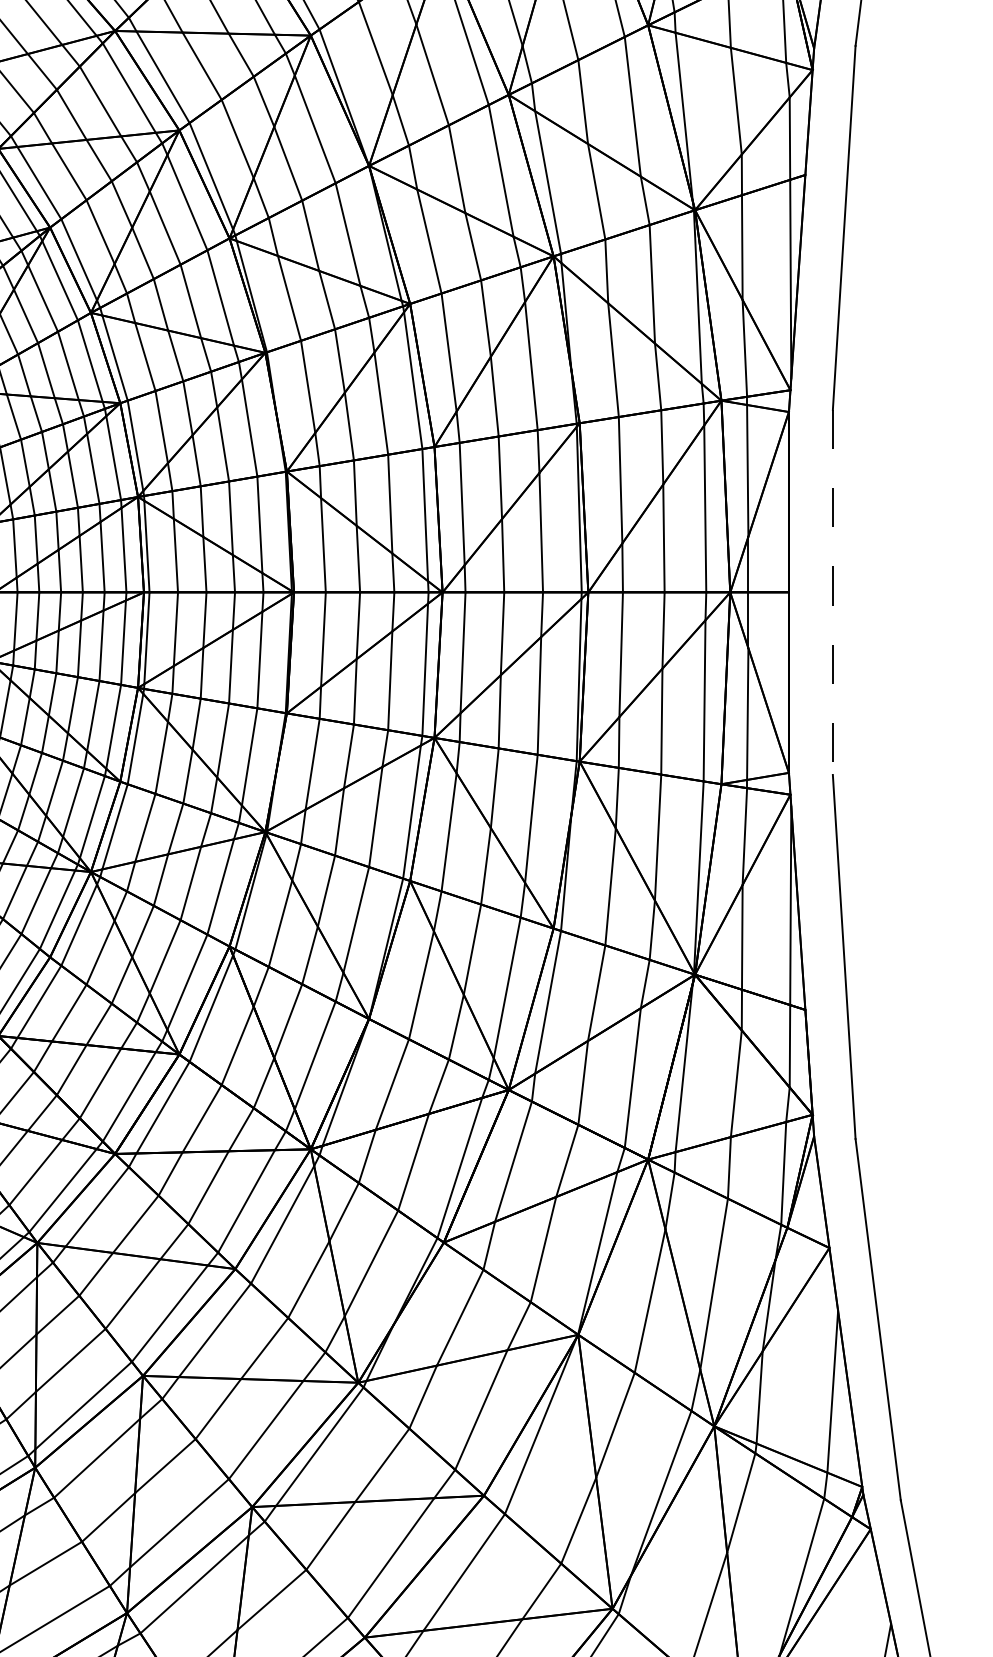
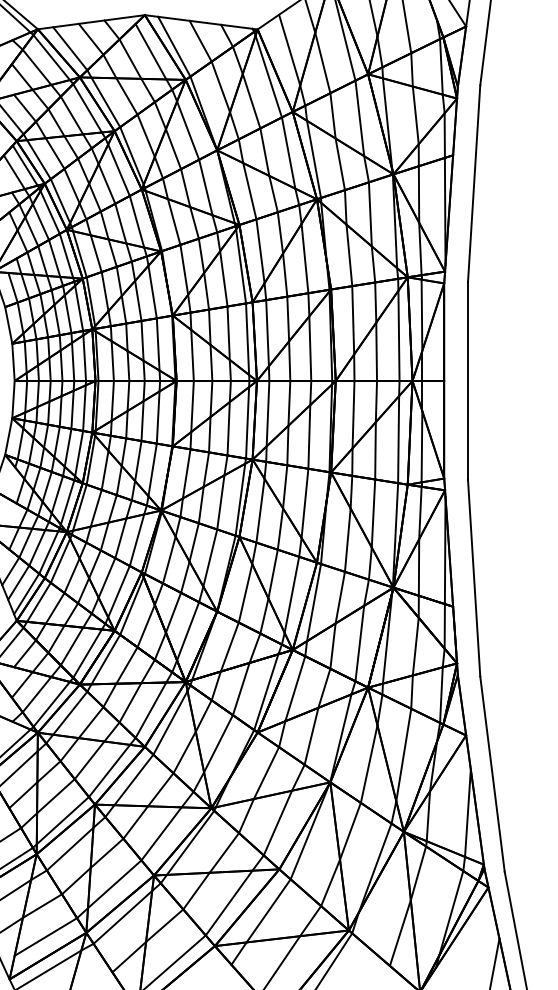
line: (831, 593) -> (467, 381), dashed -> solid

